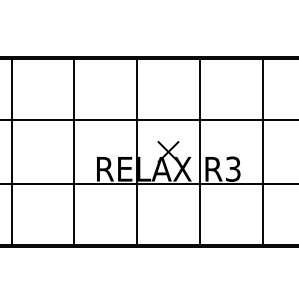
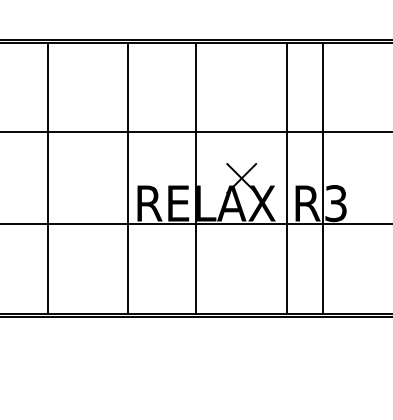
line: (11, 151) -> (48, 177), moved
line: (74, 151) -> (128, 177), moved
line: (262, 151) -> (323, 177), moved

